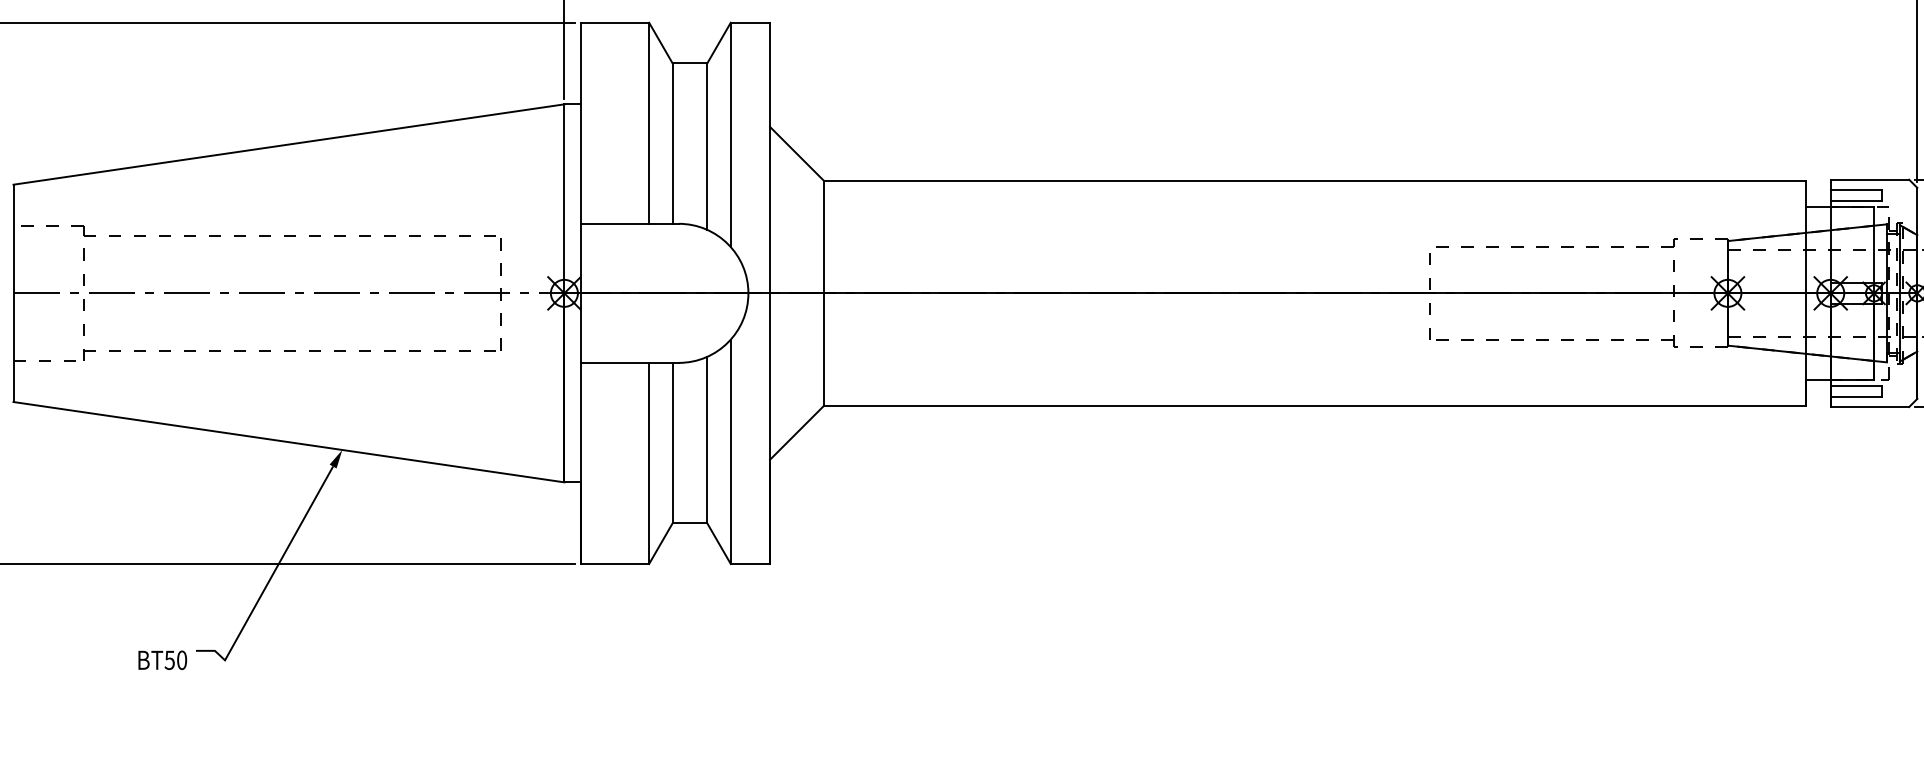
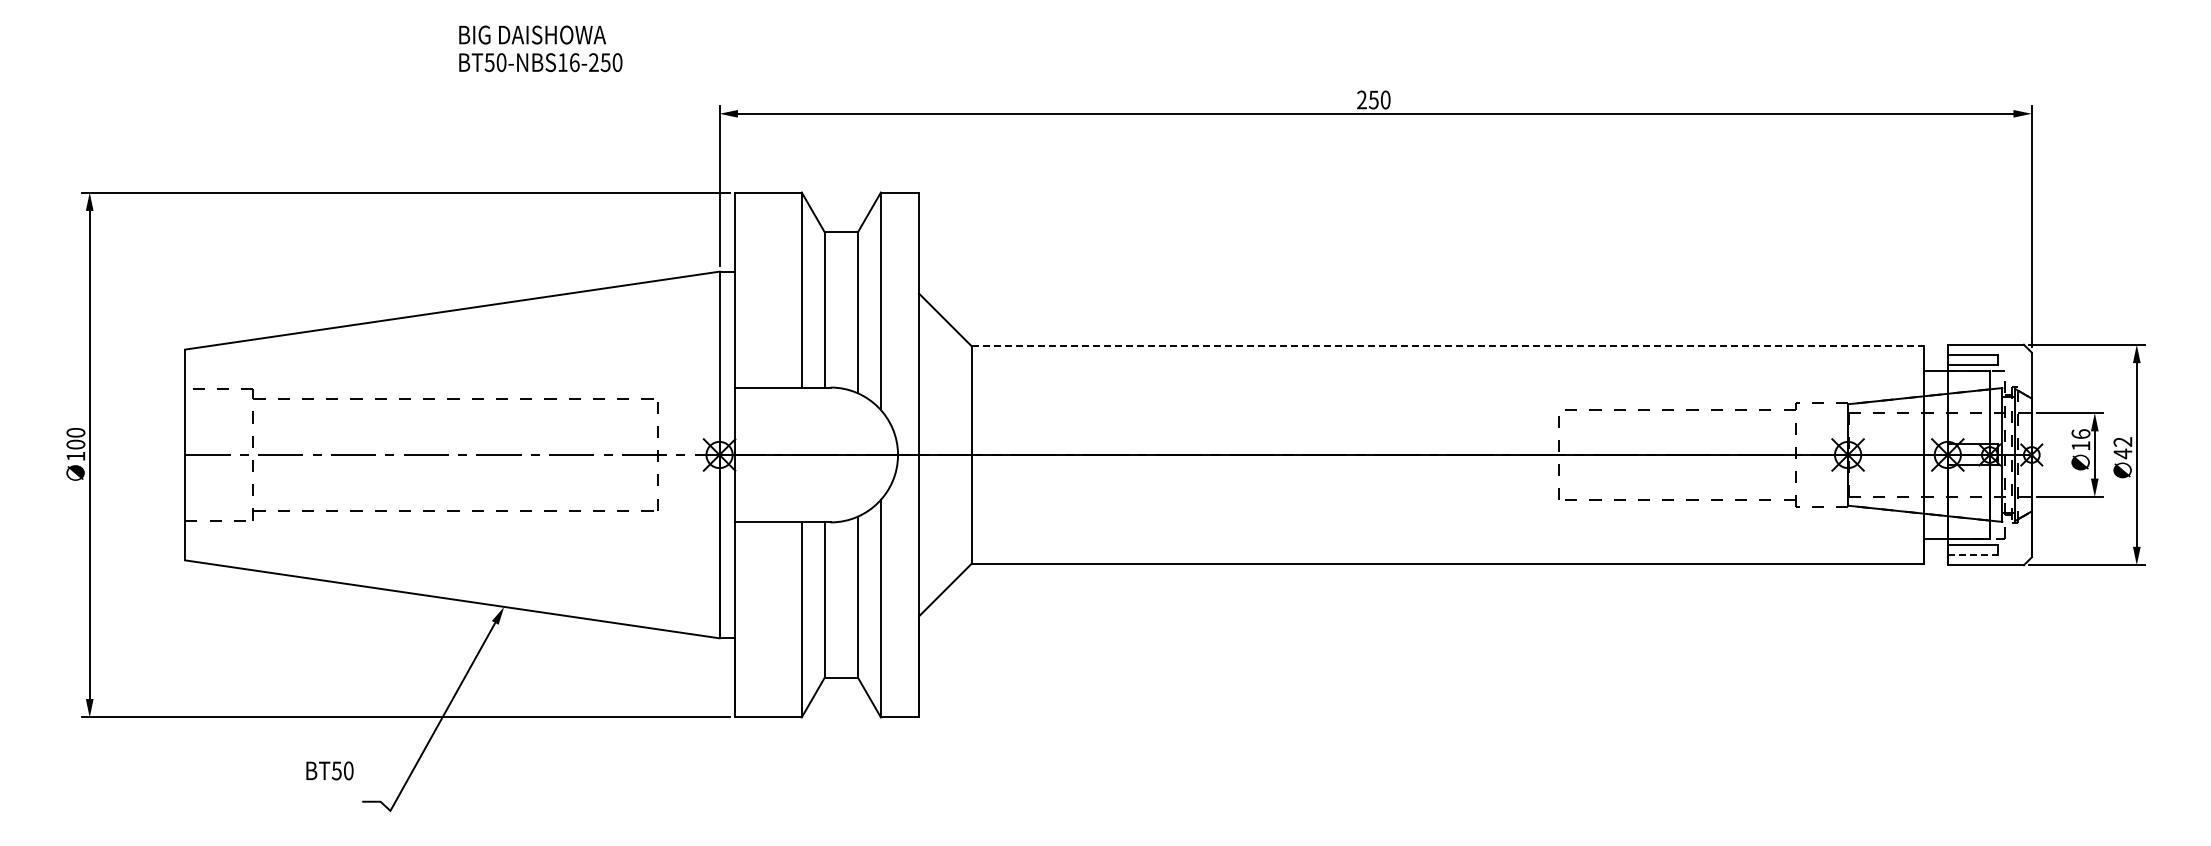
line: (1315, 181) -> (1448, 346), solid -> dashed
line: (1856, 396) -> (1972, 555), solid -> dashed
text: (162, 659) -> (329, 770), moved

